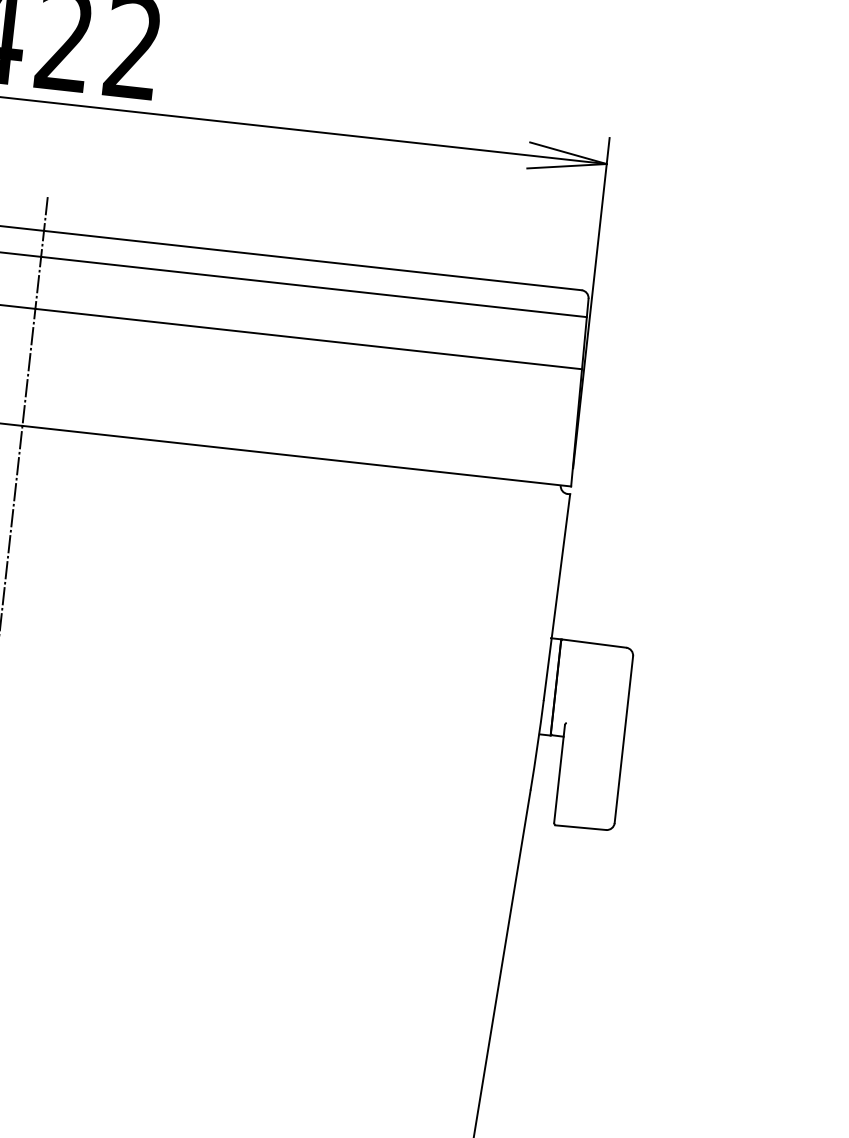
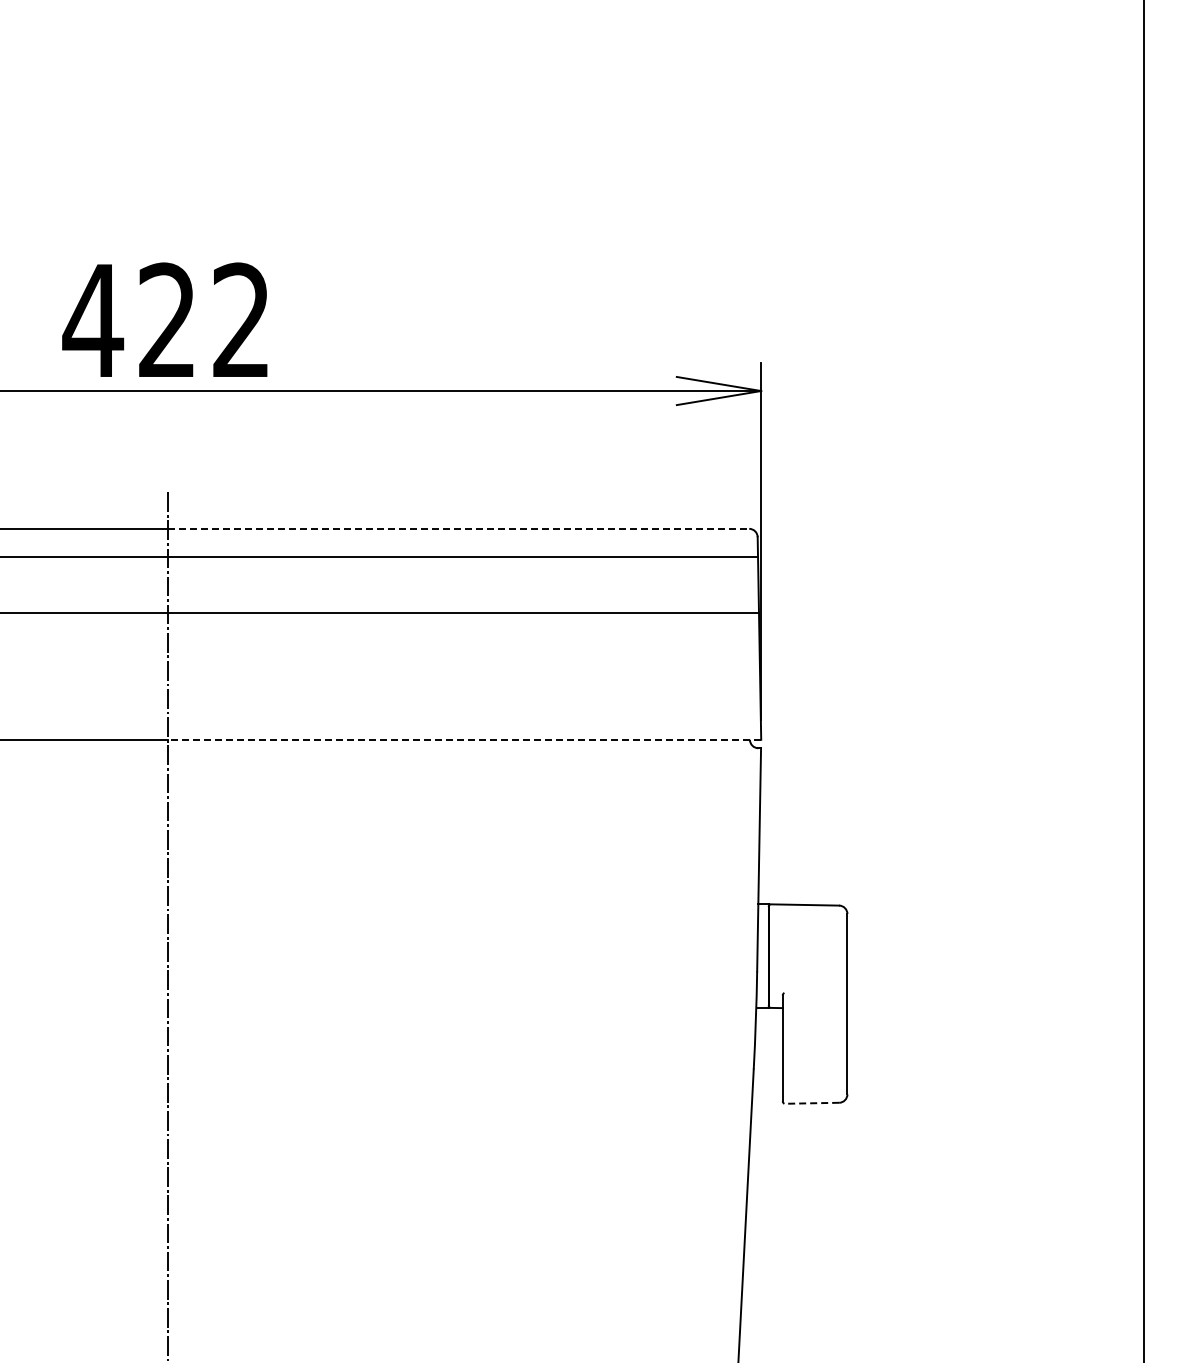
line: (312, 260) -> (458, 528), solid -> dashed
line: (296, 455) -> (464, 739), solid -> dashed
line: (580, 827) -> (811, 1103), solid -> dashed

